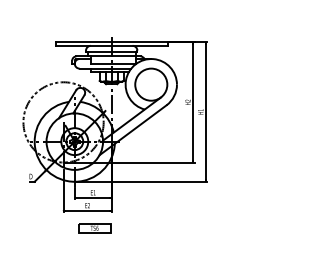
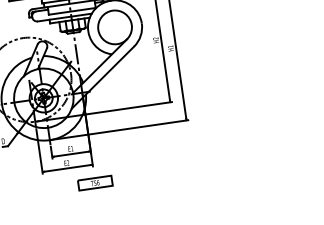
part: (94, 228) -> (95, 183), moved

